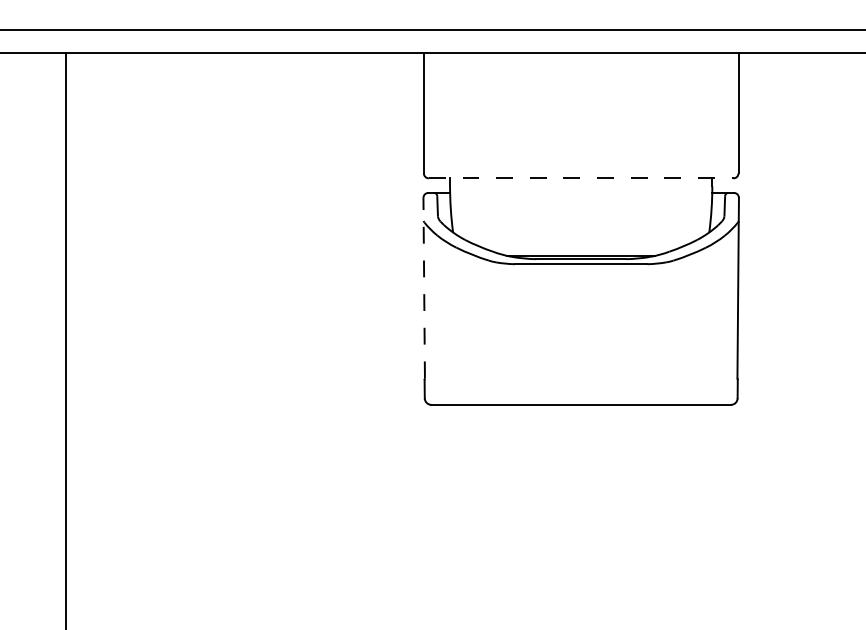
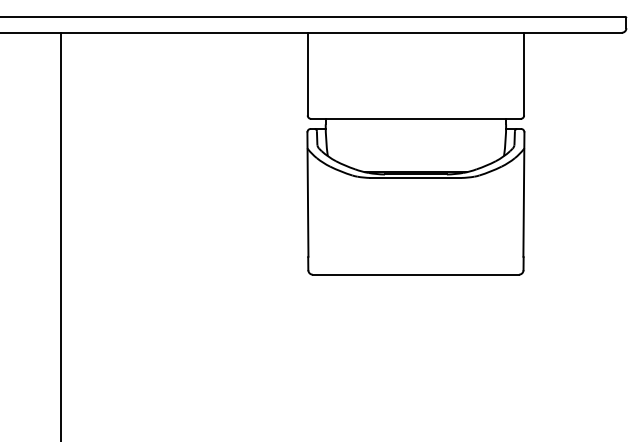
line: (580, 177) -> (415, 118), dashed -> solid
line: (423, 286) -> (307, 193), dashed -> solid

